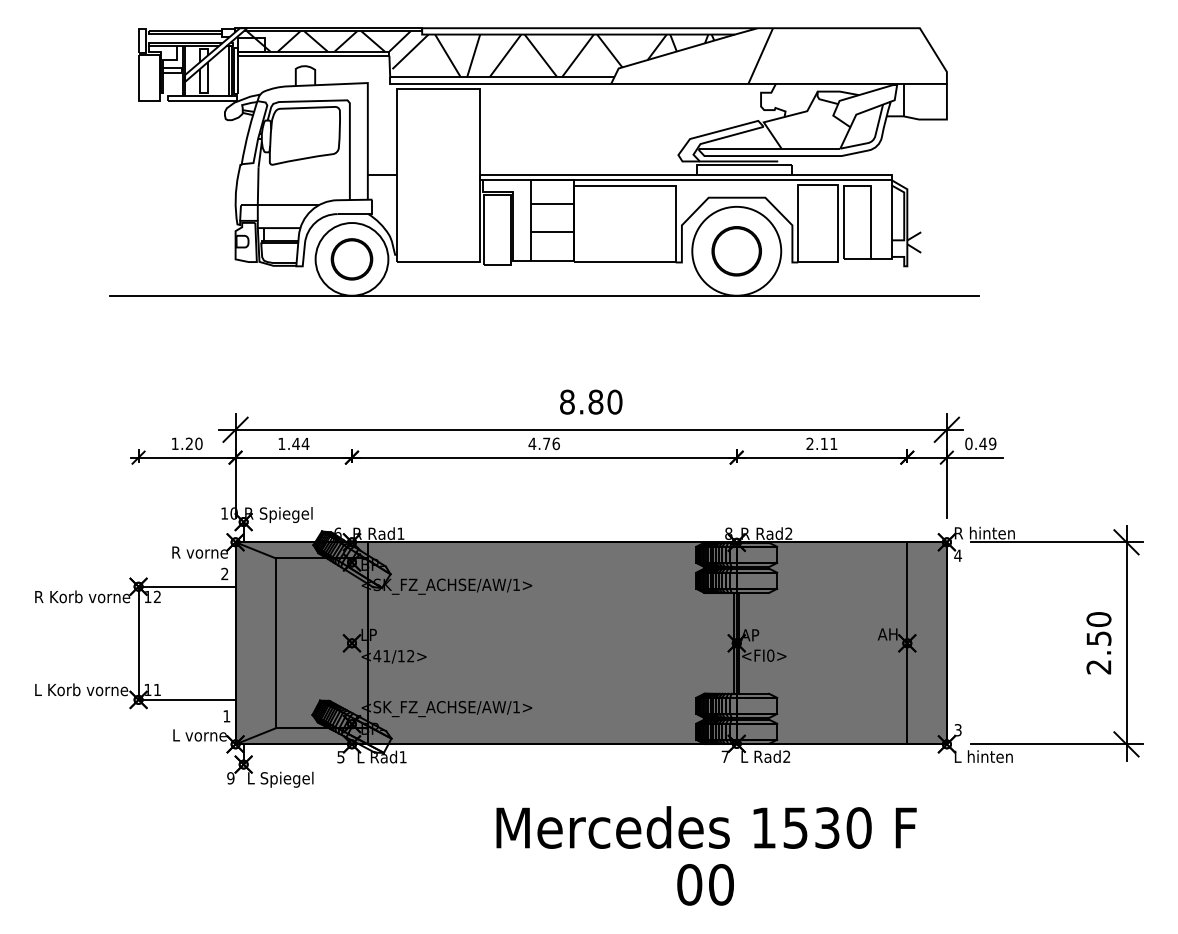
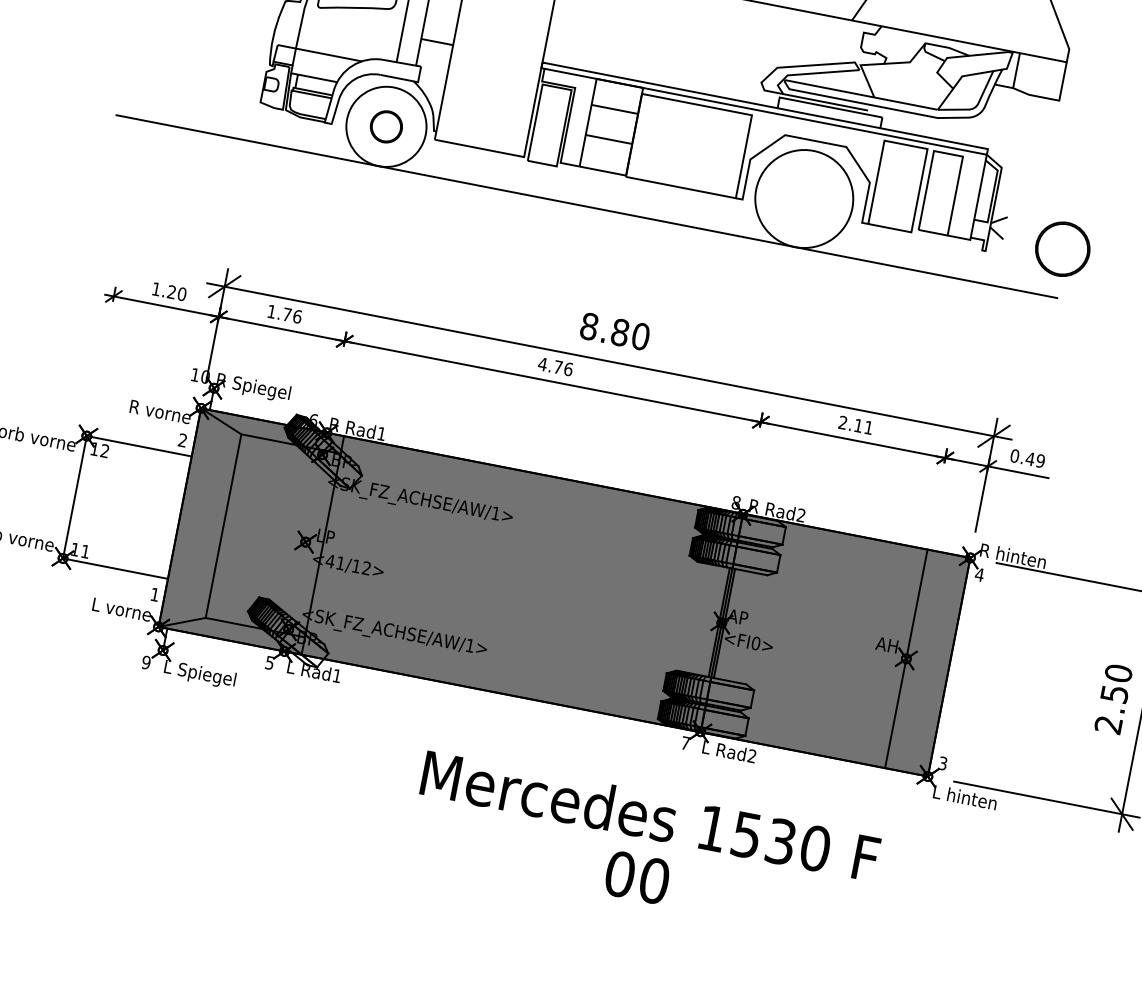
part: (736, 251) -> (1062, 249), moved
part: (351, 259) -> (385, 126), size x0.7
text: (300, 443) -> (292, 315), 1.44 -> 1.76

